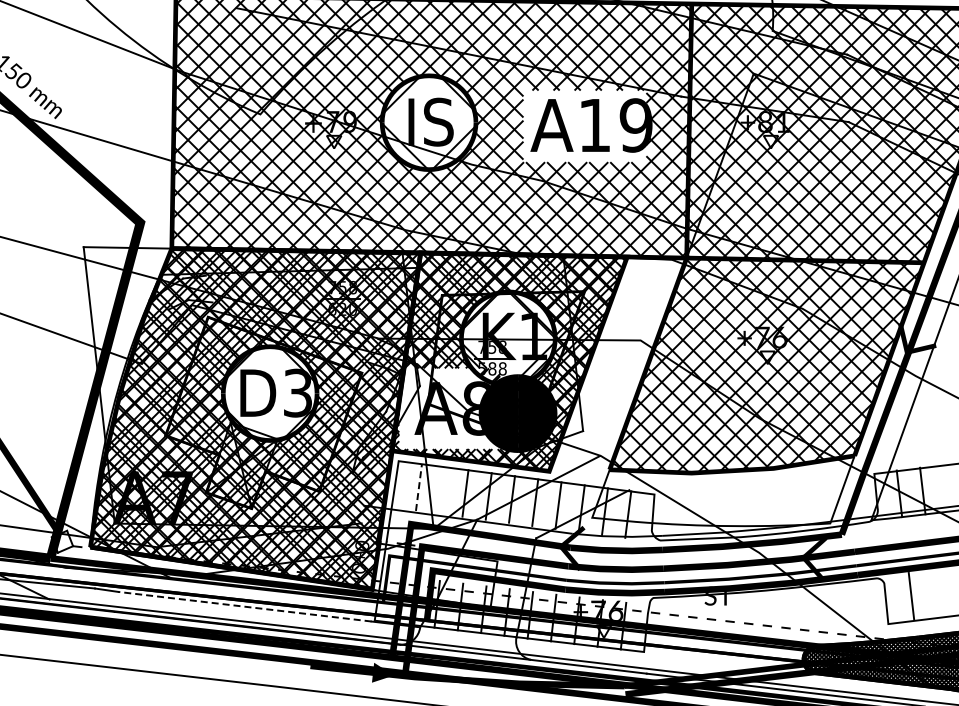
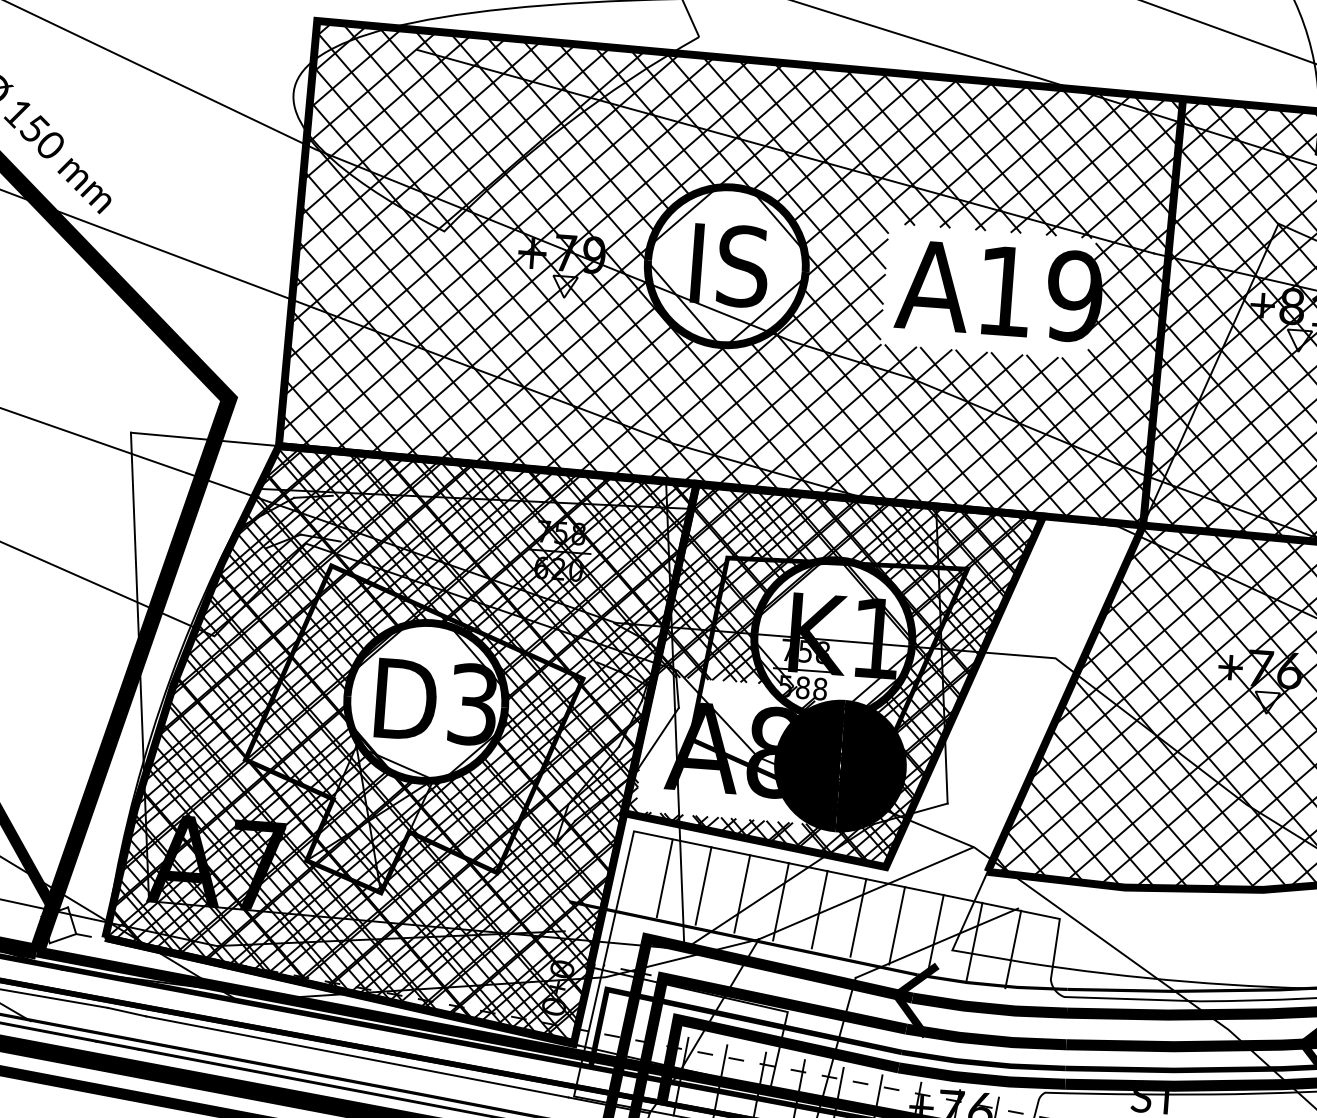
line: (419, 487) -> (665, 878), dashed -> solid
line: (442, 490) -> (703, 886), added
line: (244, 606) -> (356, 1056), dashed -> solid

